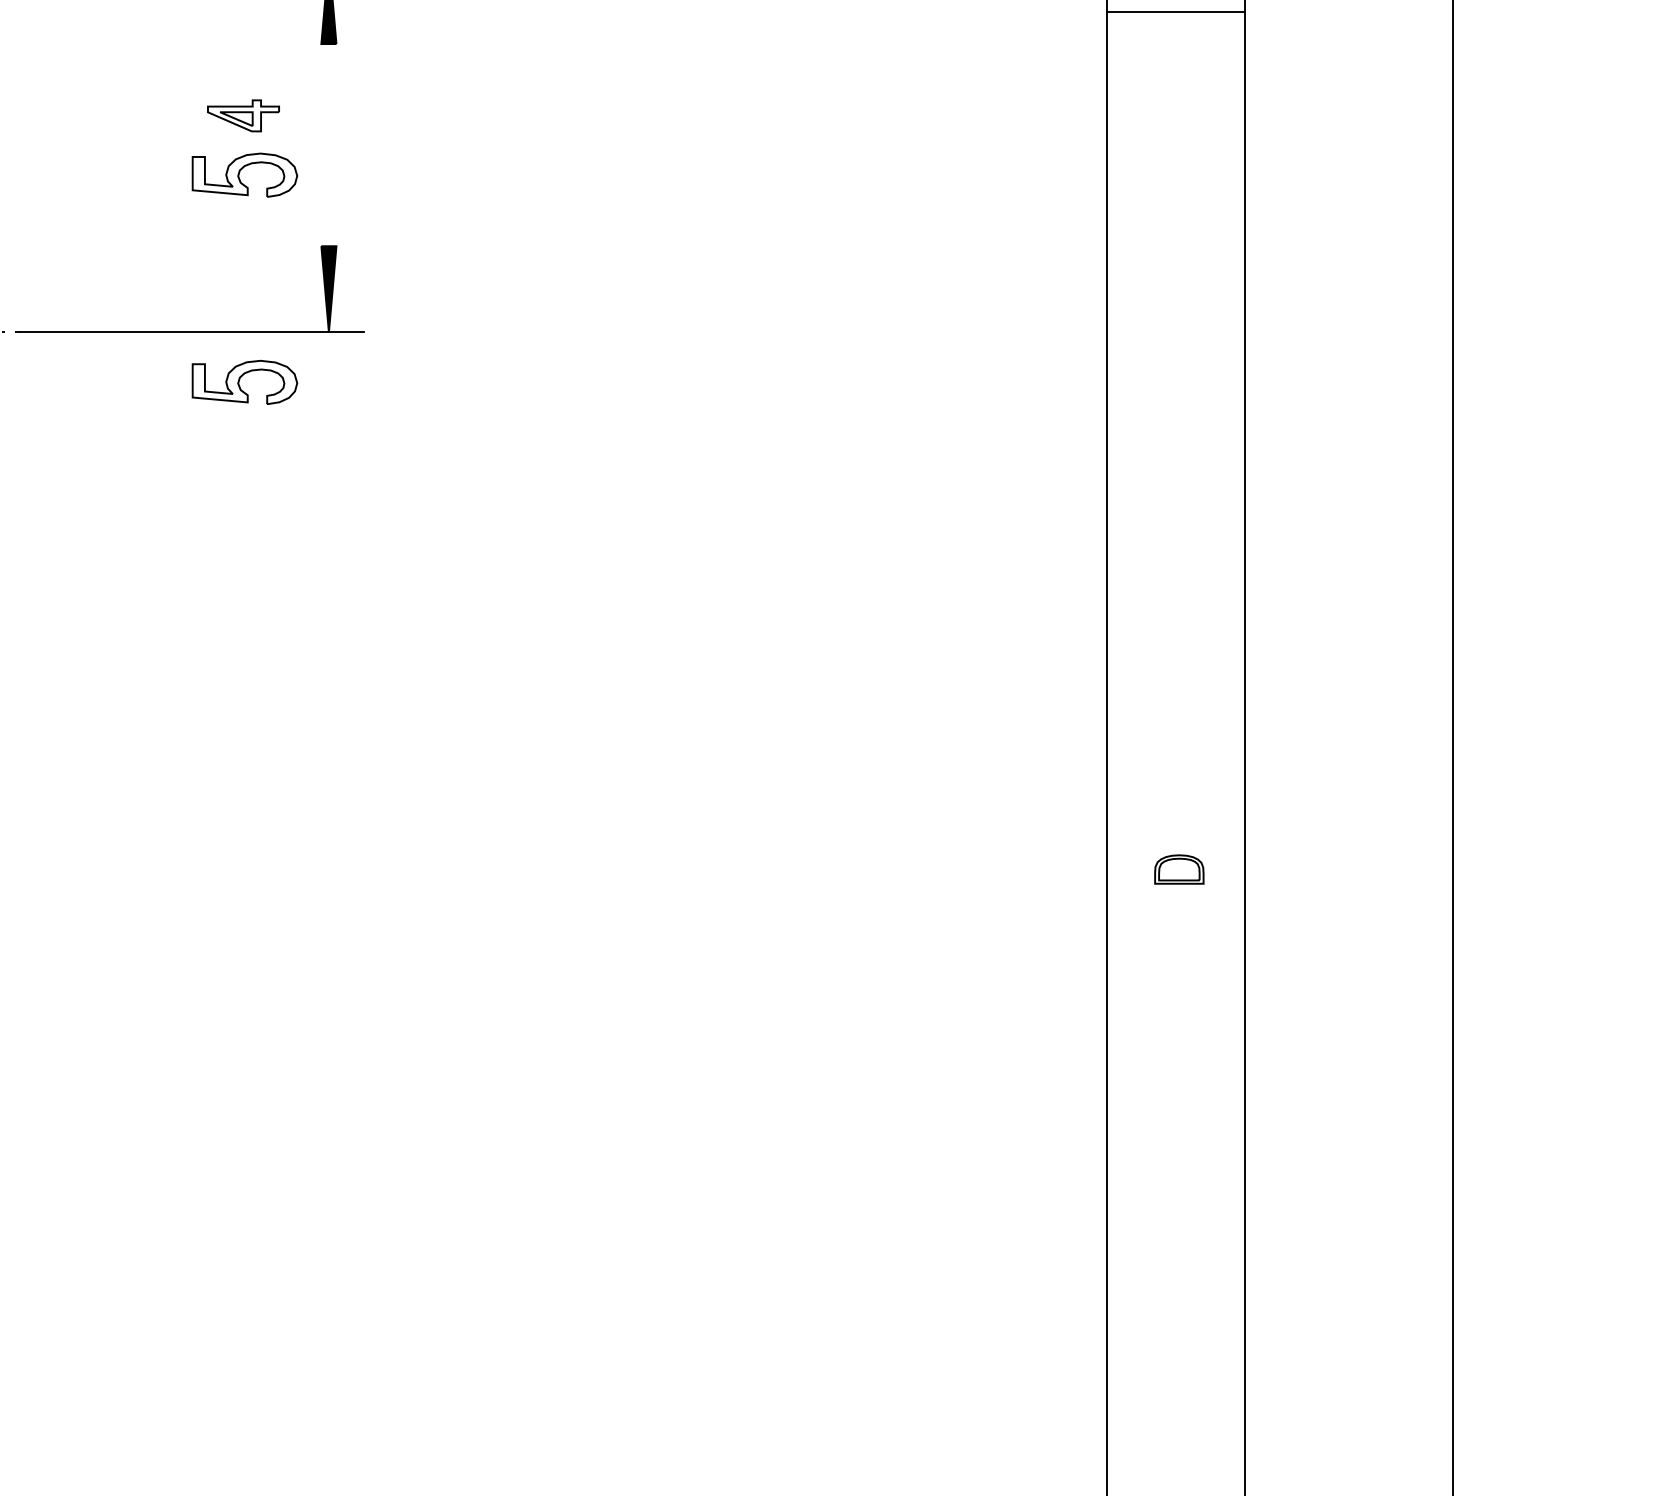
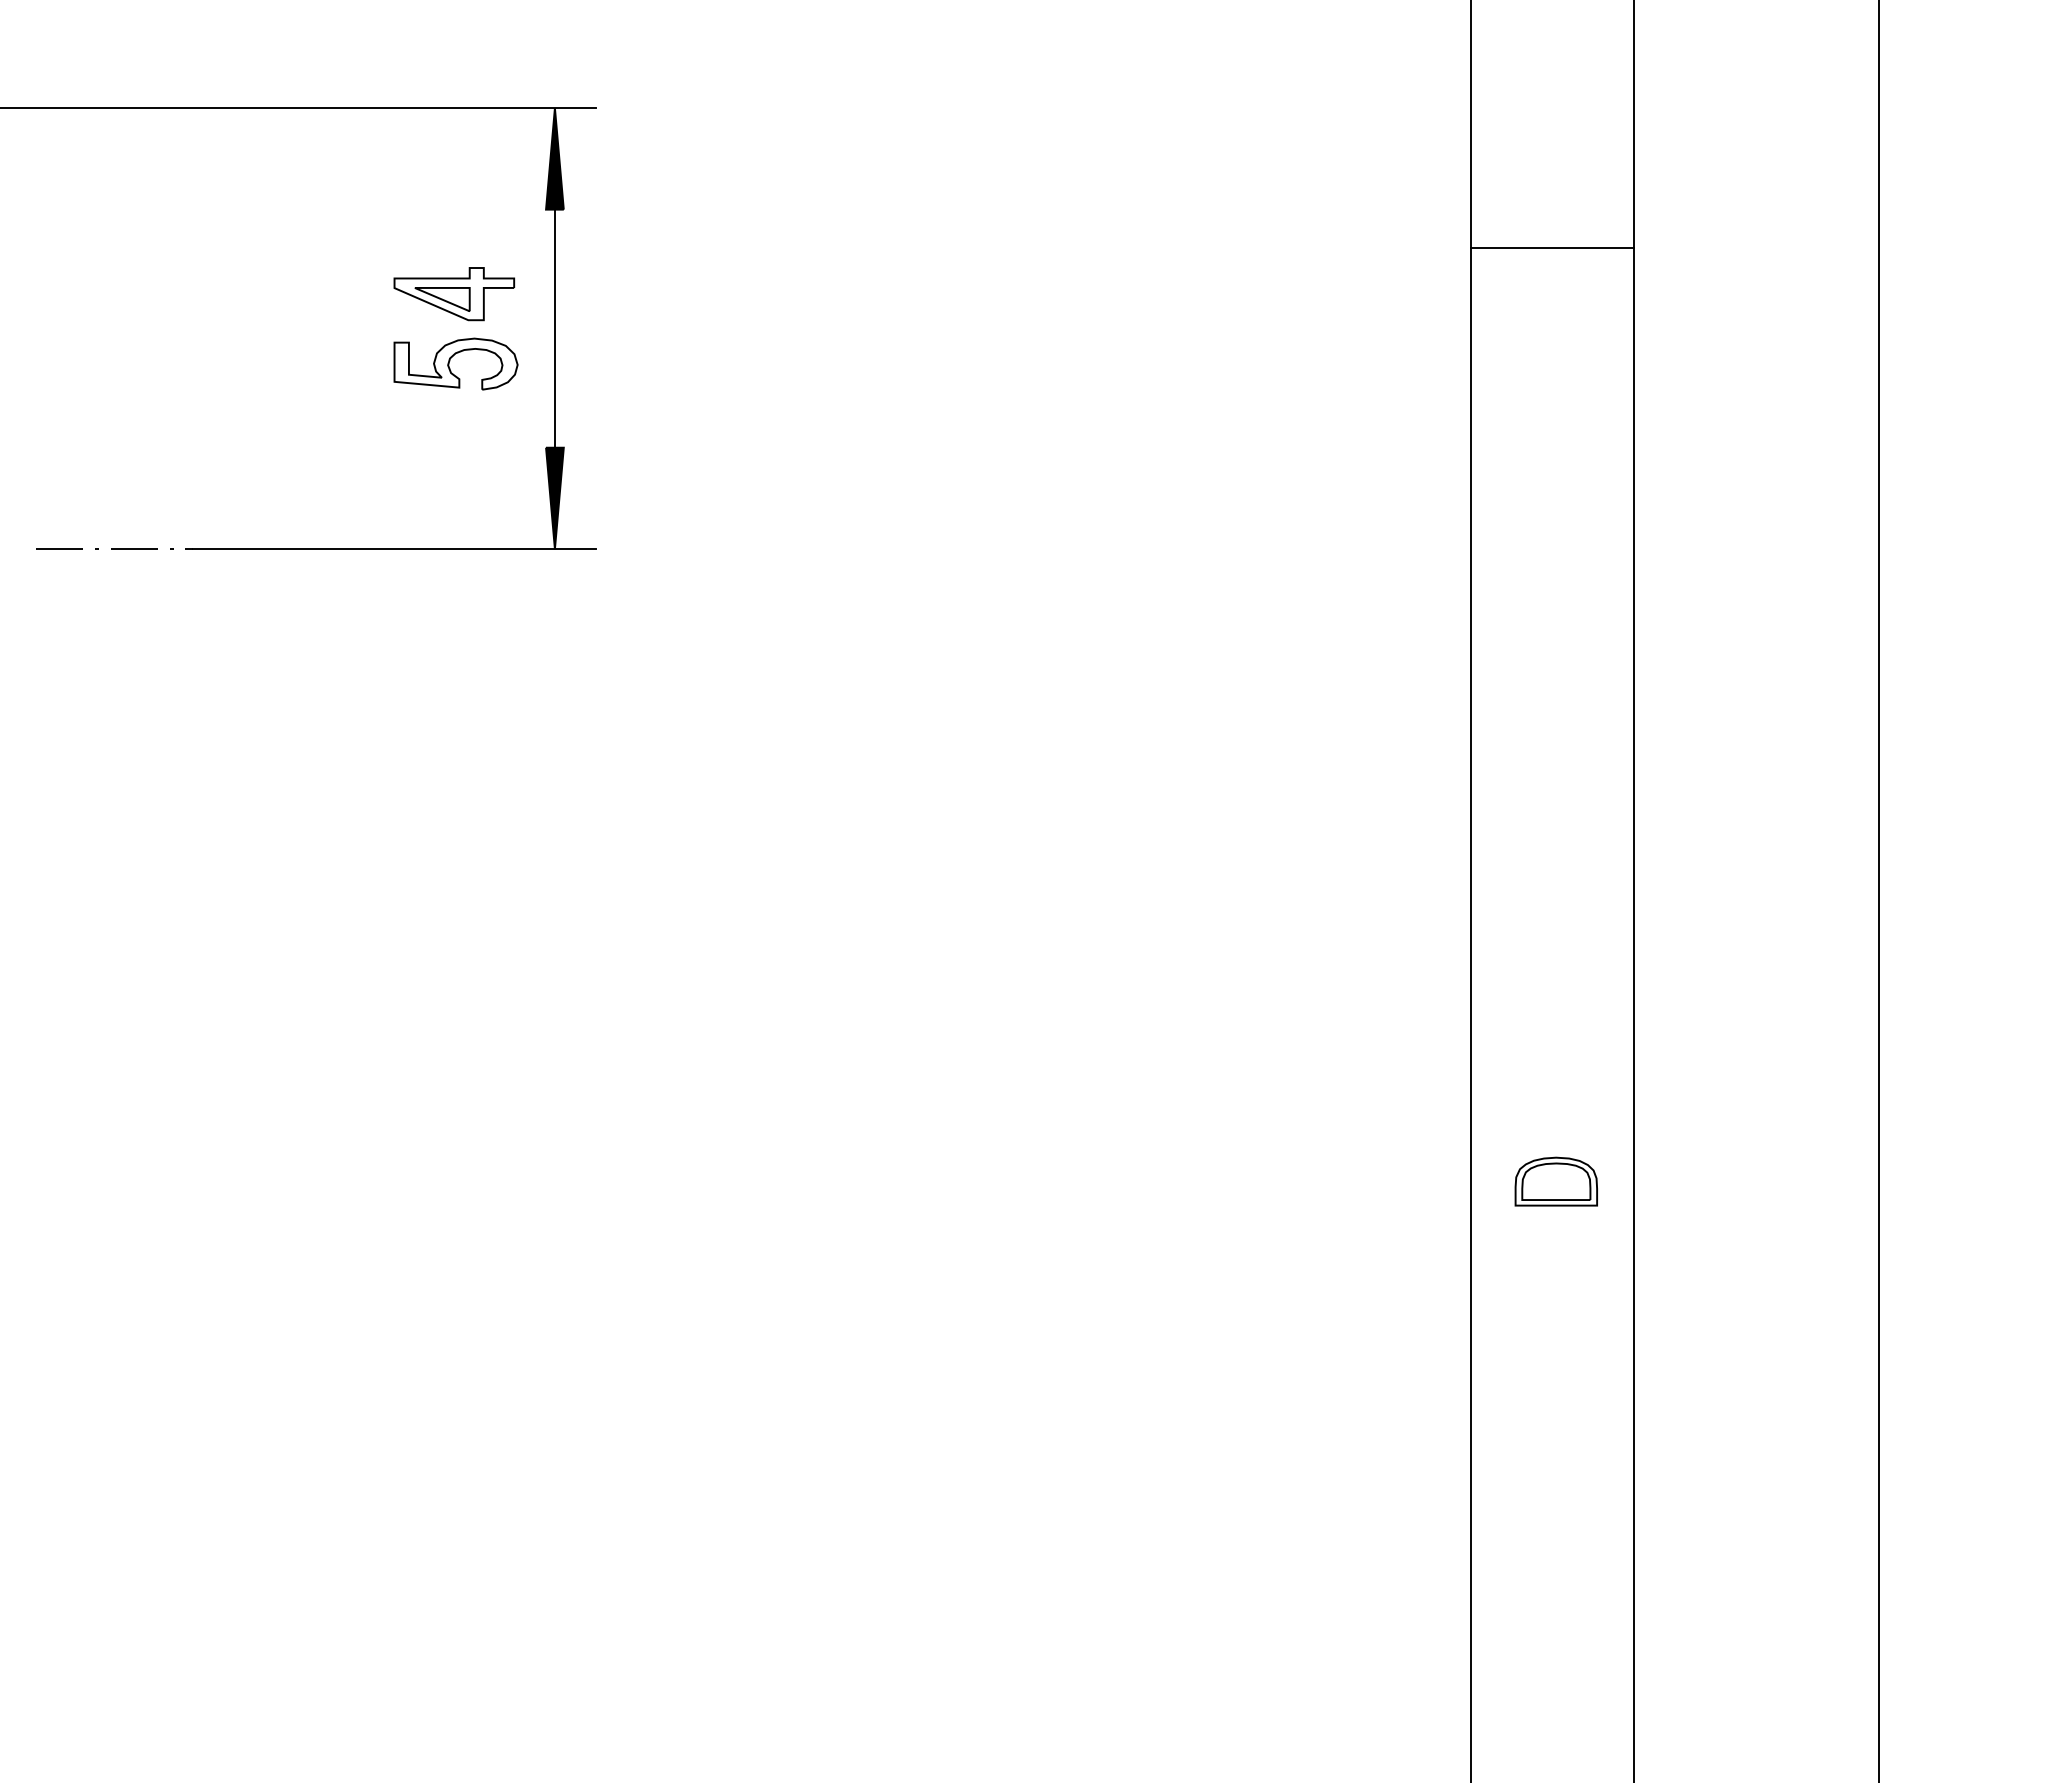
line: (1176, 12) -> (1552, 248), moved
part: (243, 116) -> (454, 294), size x1.43
line: (328, 144) -> (554, 328), added
part: (244, 381) -> (455, 607), removed
part: (1178, 869) -> (1555, 1181), size x1.43

